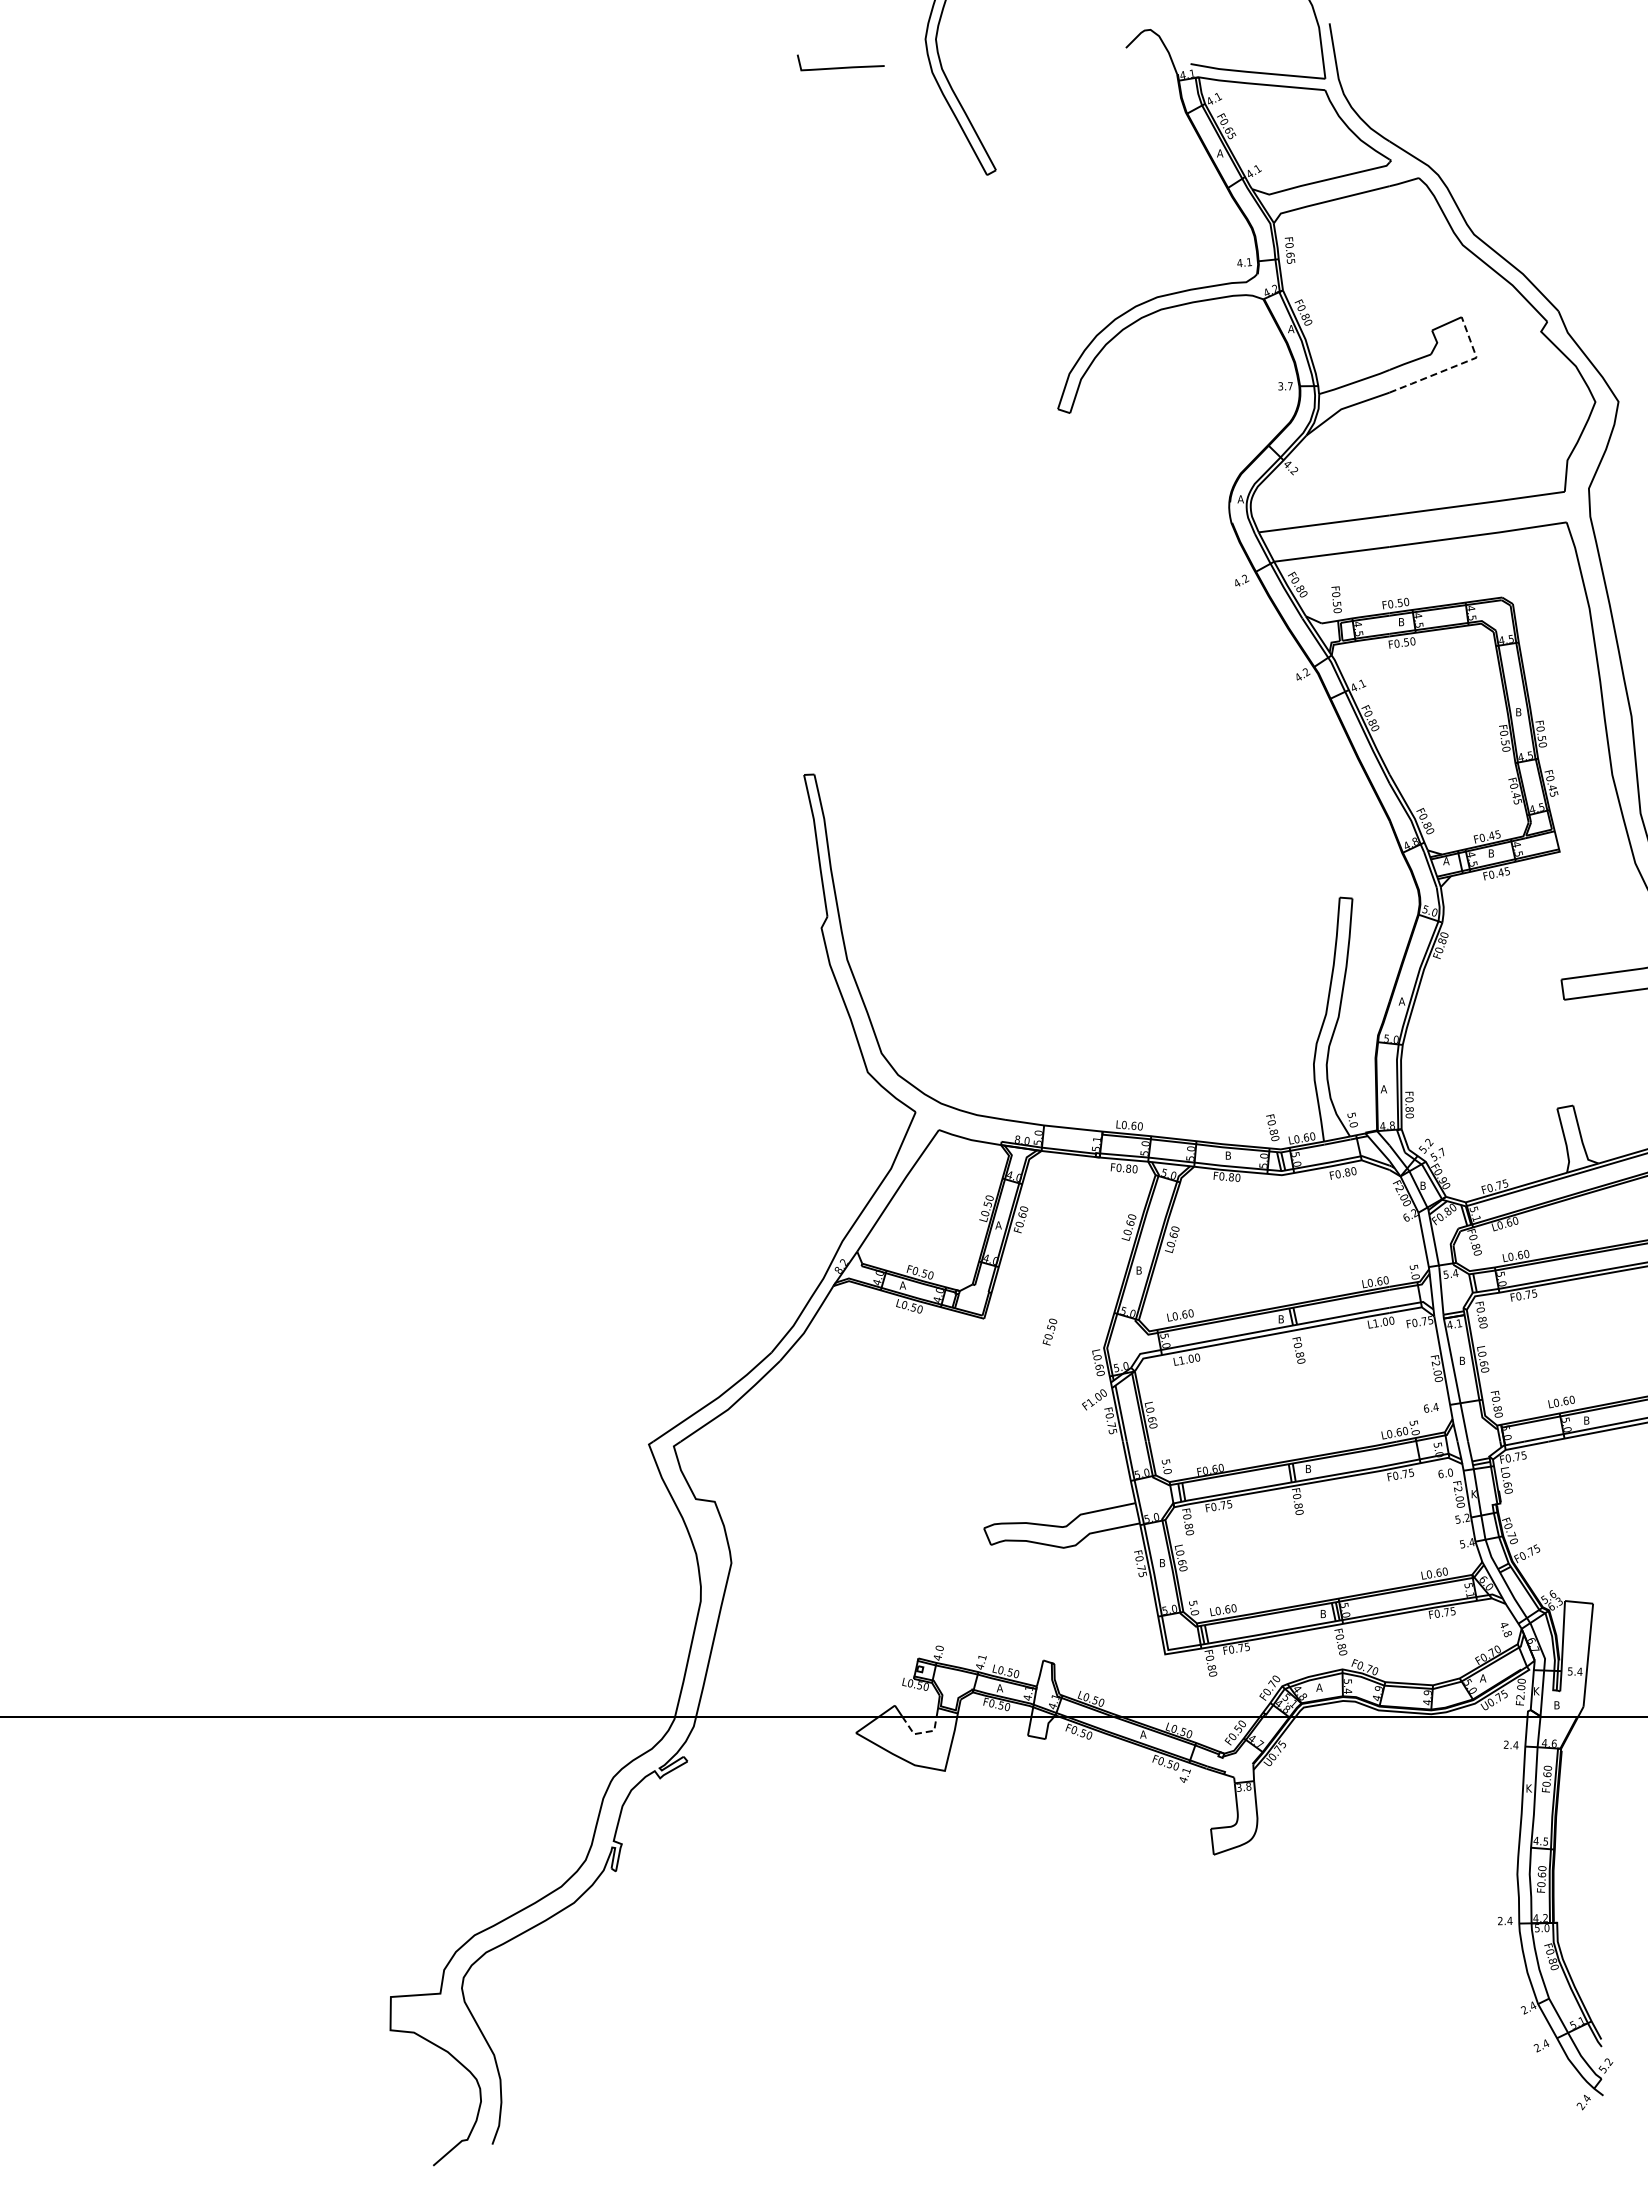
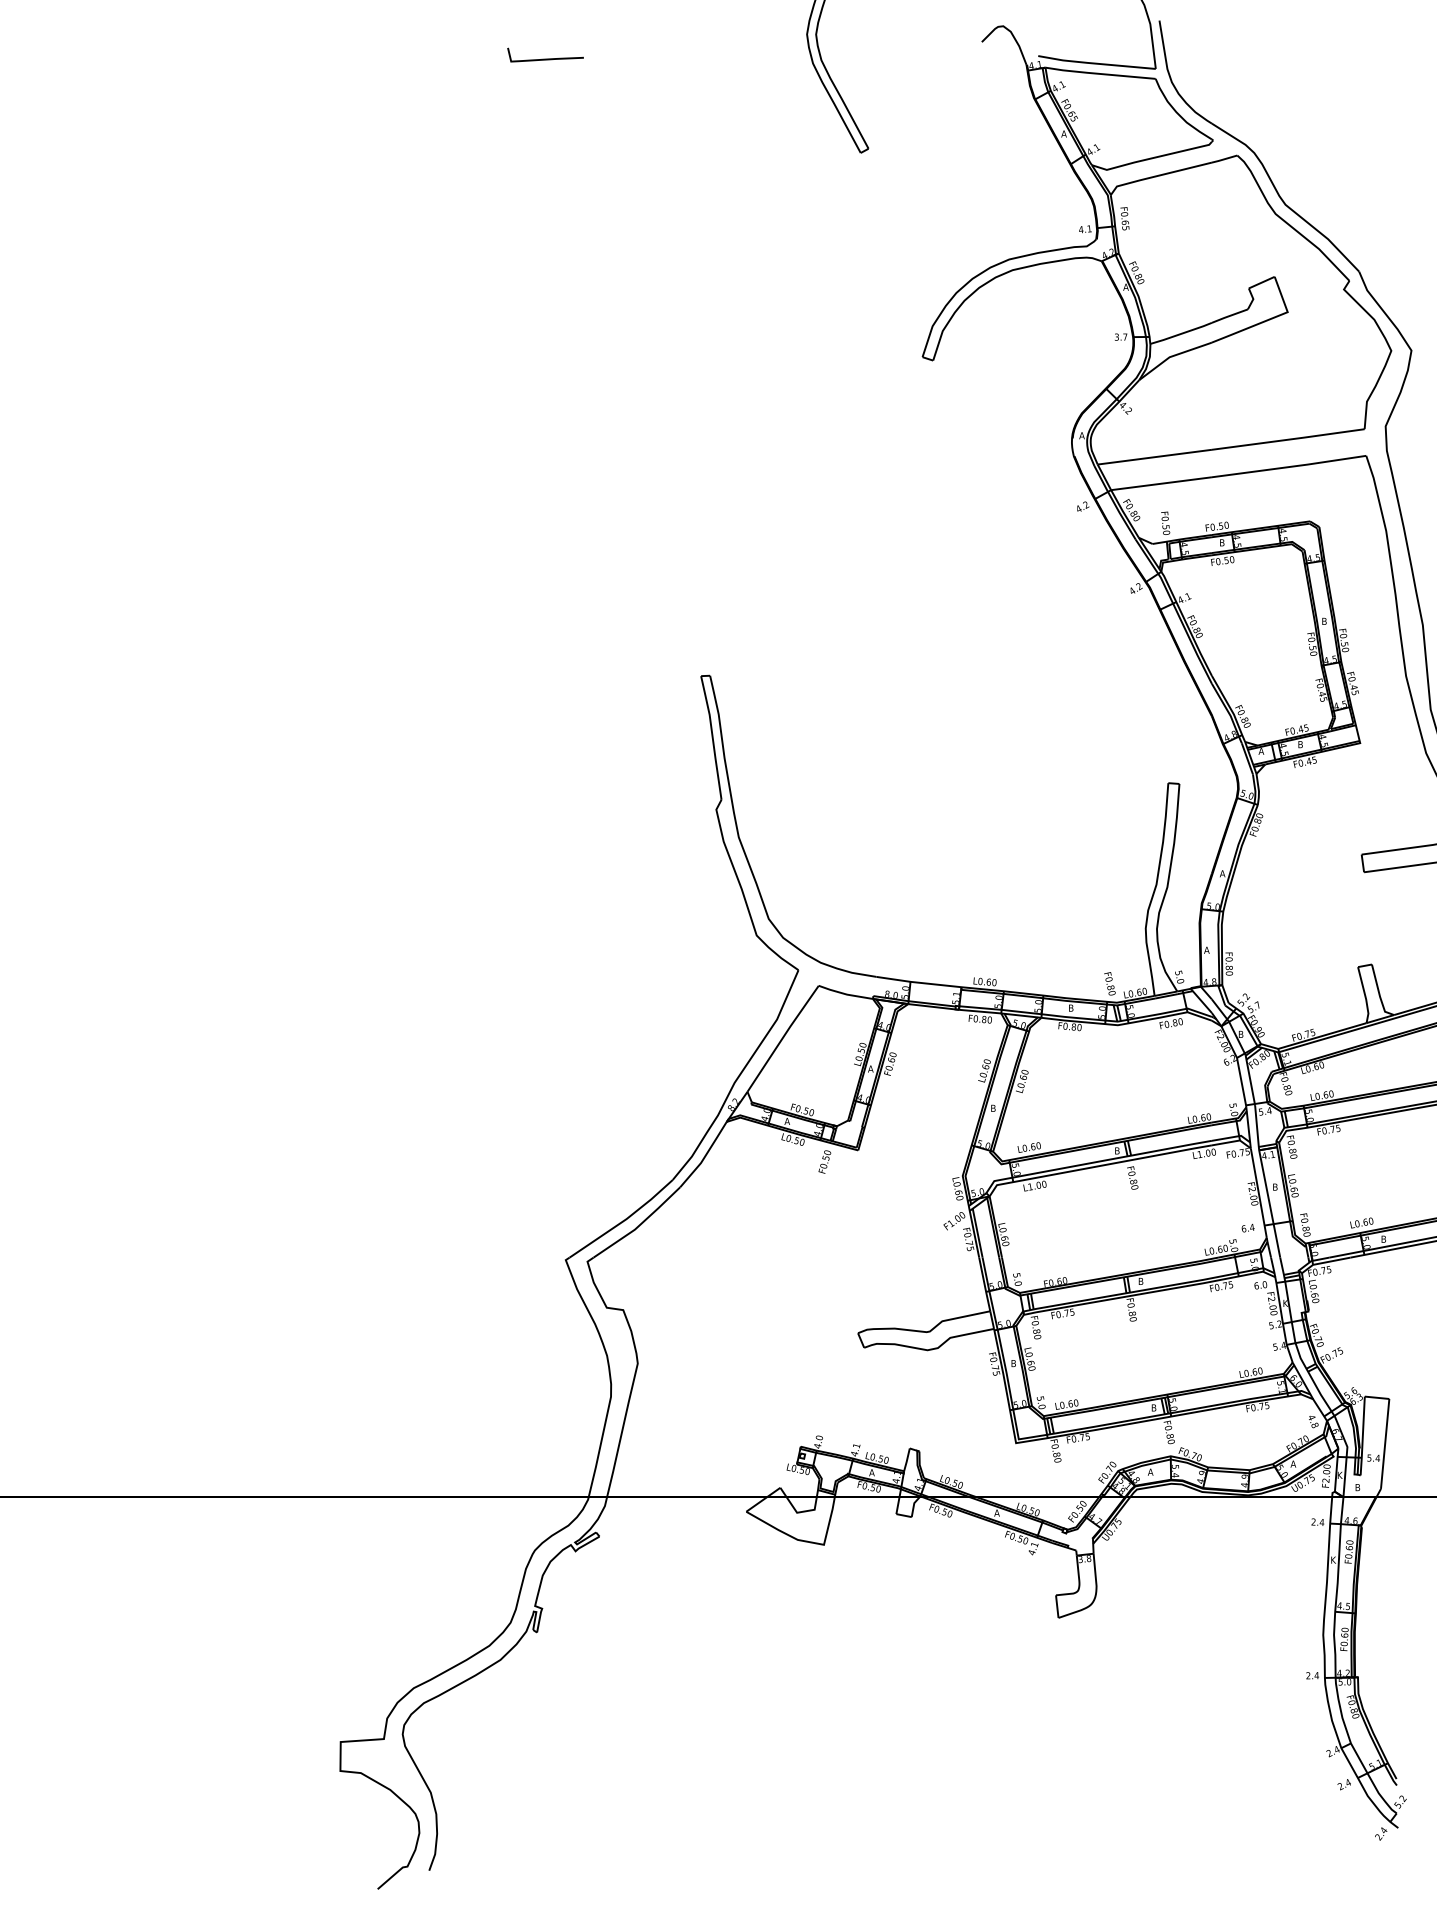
line: (840, 67) -> (545, 59), moved
line: (1453, 367) -> (1267, 320), dashed -> solid
text: (1049, 1331) -> (824, 1161), moved
line: (920, 1733) -> (802, 1512), dashed -> solid

